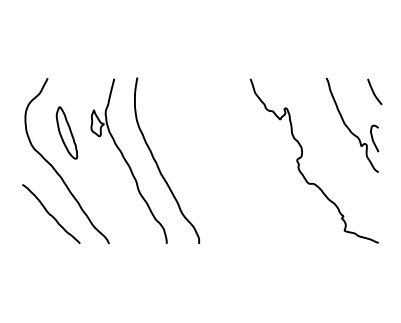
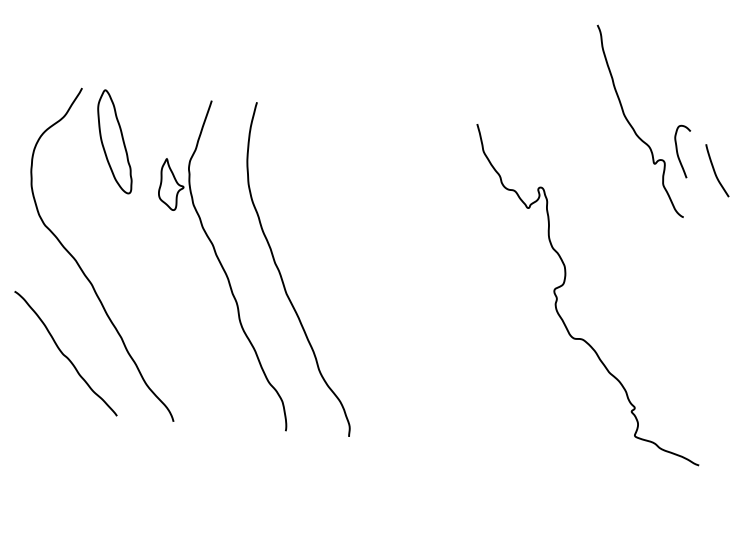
part: (352, 124) -> (640, 119), moved
part: (66, 132) -> (114, 140), moved

